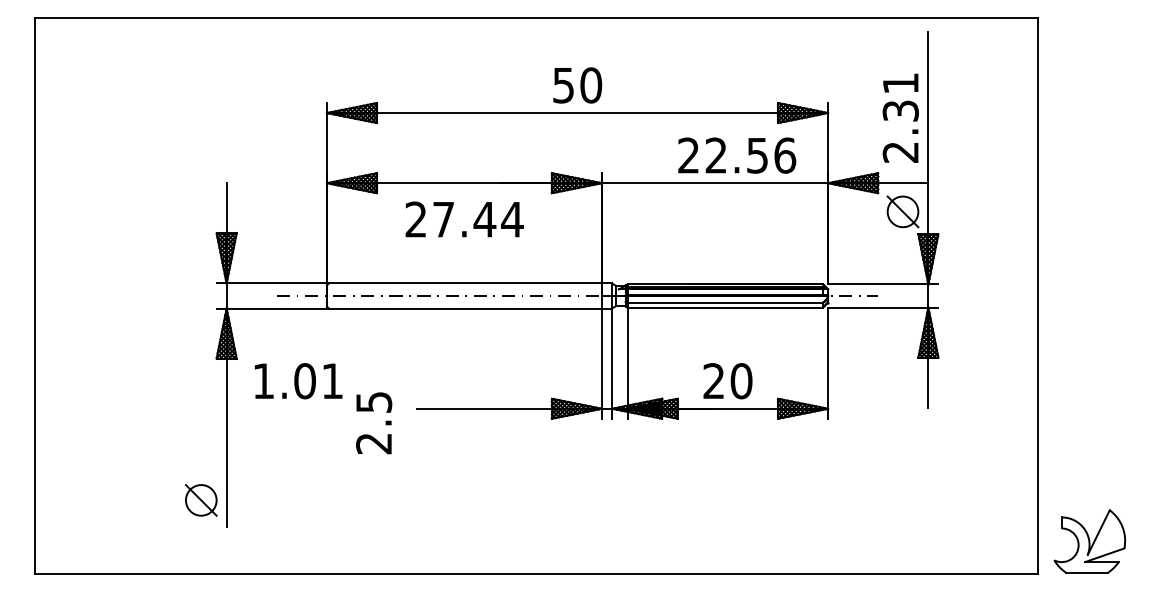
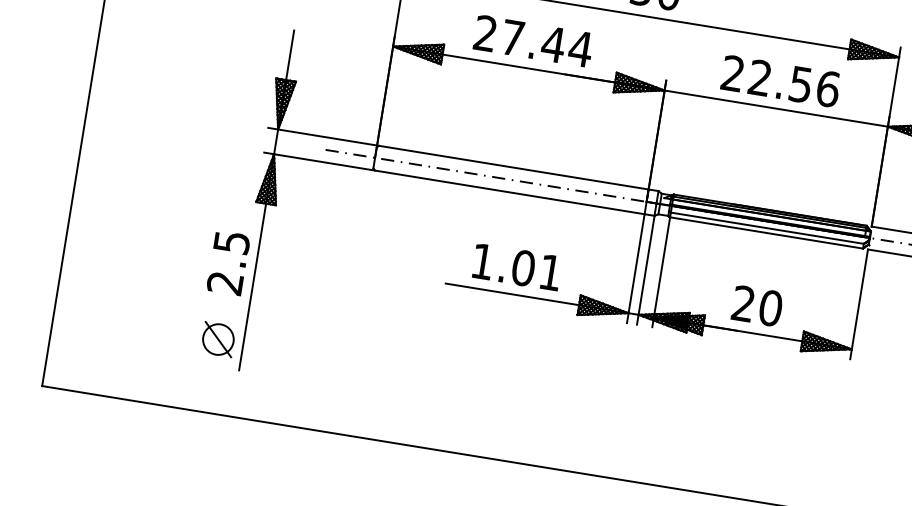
text: (737, 155) -> (781, 81), moved
text: (464, 219) -> (533, 41), moved
text: (298, 381) -> (516, 267), moved
text: (374, 423) -> (228, 263), moved

